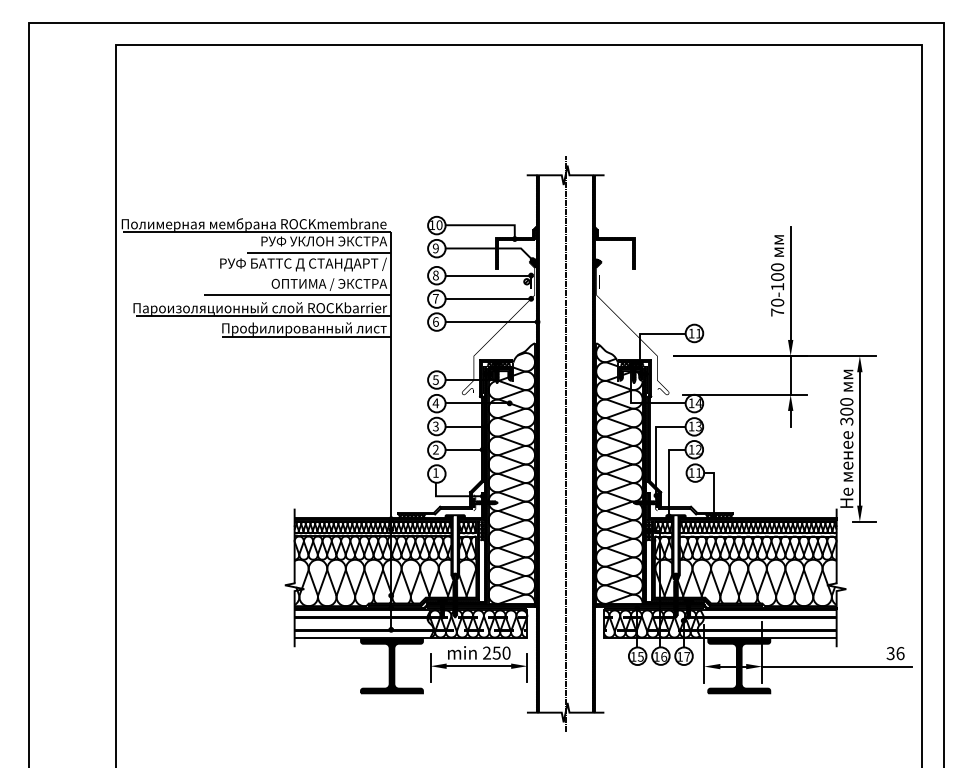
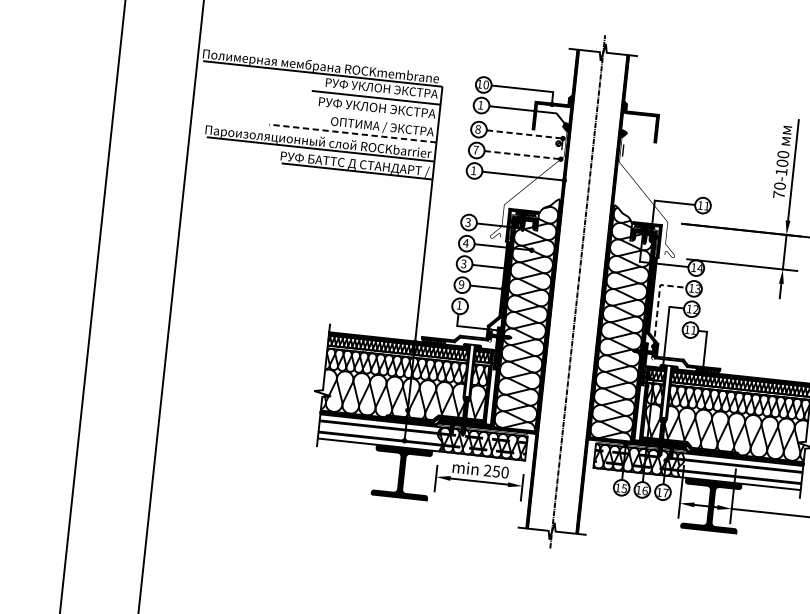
text: (435, 248) -> (480, 105), 9 -> 1
text: (303, 264) -> (361, 106), РУФ БАТТС Д СТАНДАРТ / -> РУФ УКЛОН ЭКСТРА
line: (488, 275) -> (525, 134), solid -> dashed
line: (297, 294) -> (353, 133), solid -> dashed
line: (488, 298) -> (522, 154), solid -> dashed
text: (435, 321) -> (473, 170), 6 -> 1
text: (303, 328) -> (355, 164), Профилированный лист -> РУФ БАТТС Д СТАНДАРТ /
text: (435, 379) -> (467, 222), 5 -> 3
line: (656, 445) -> (658, 301), solid -> dashed
text: (435, 449) -> (461, 284), 2 -> 9

